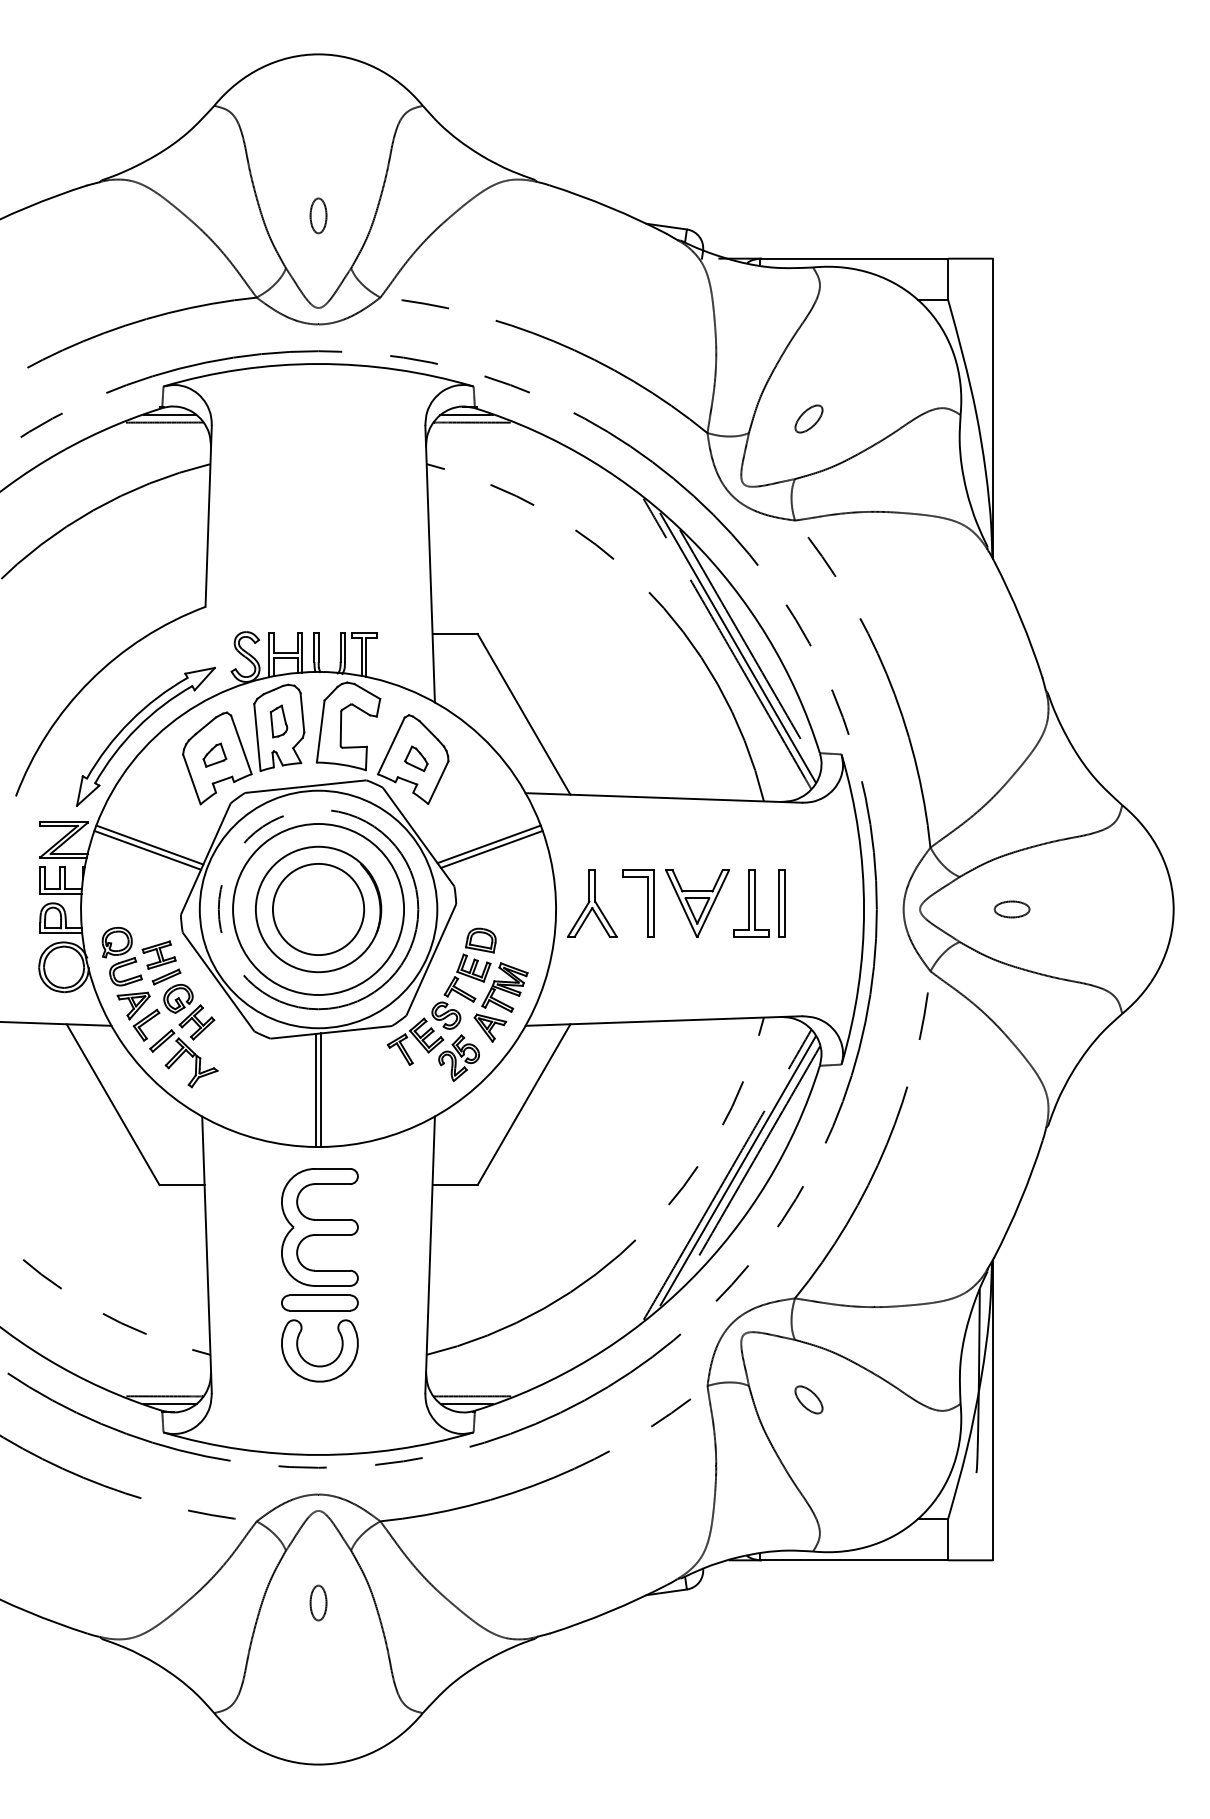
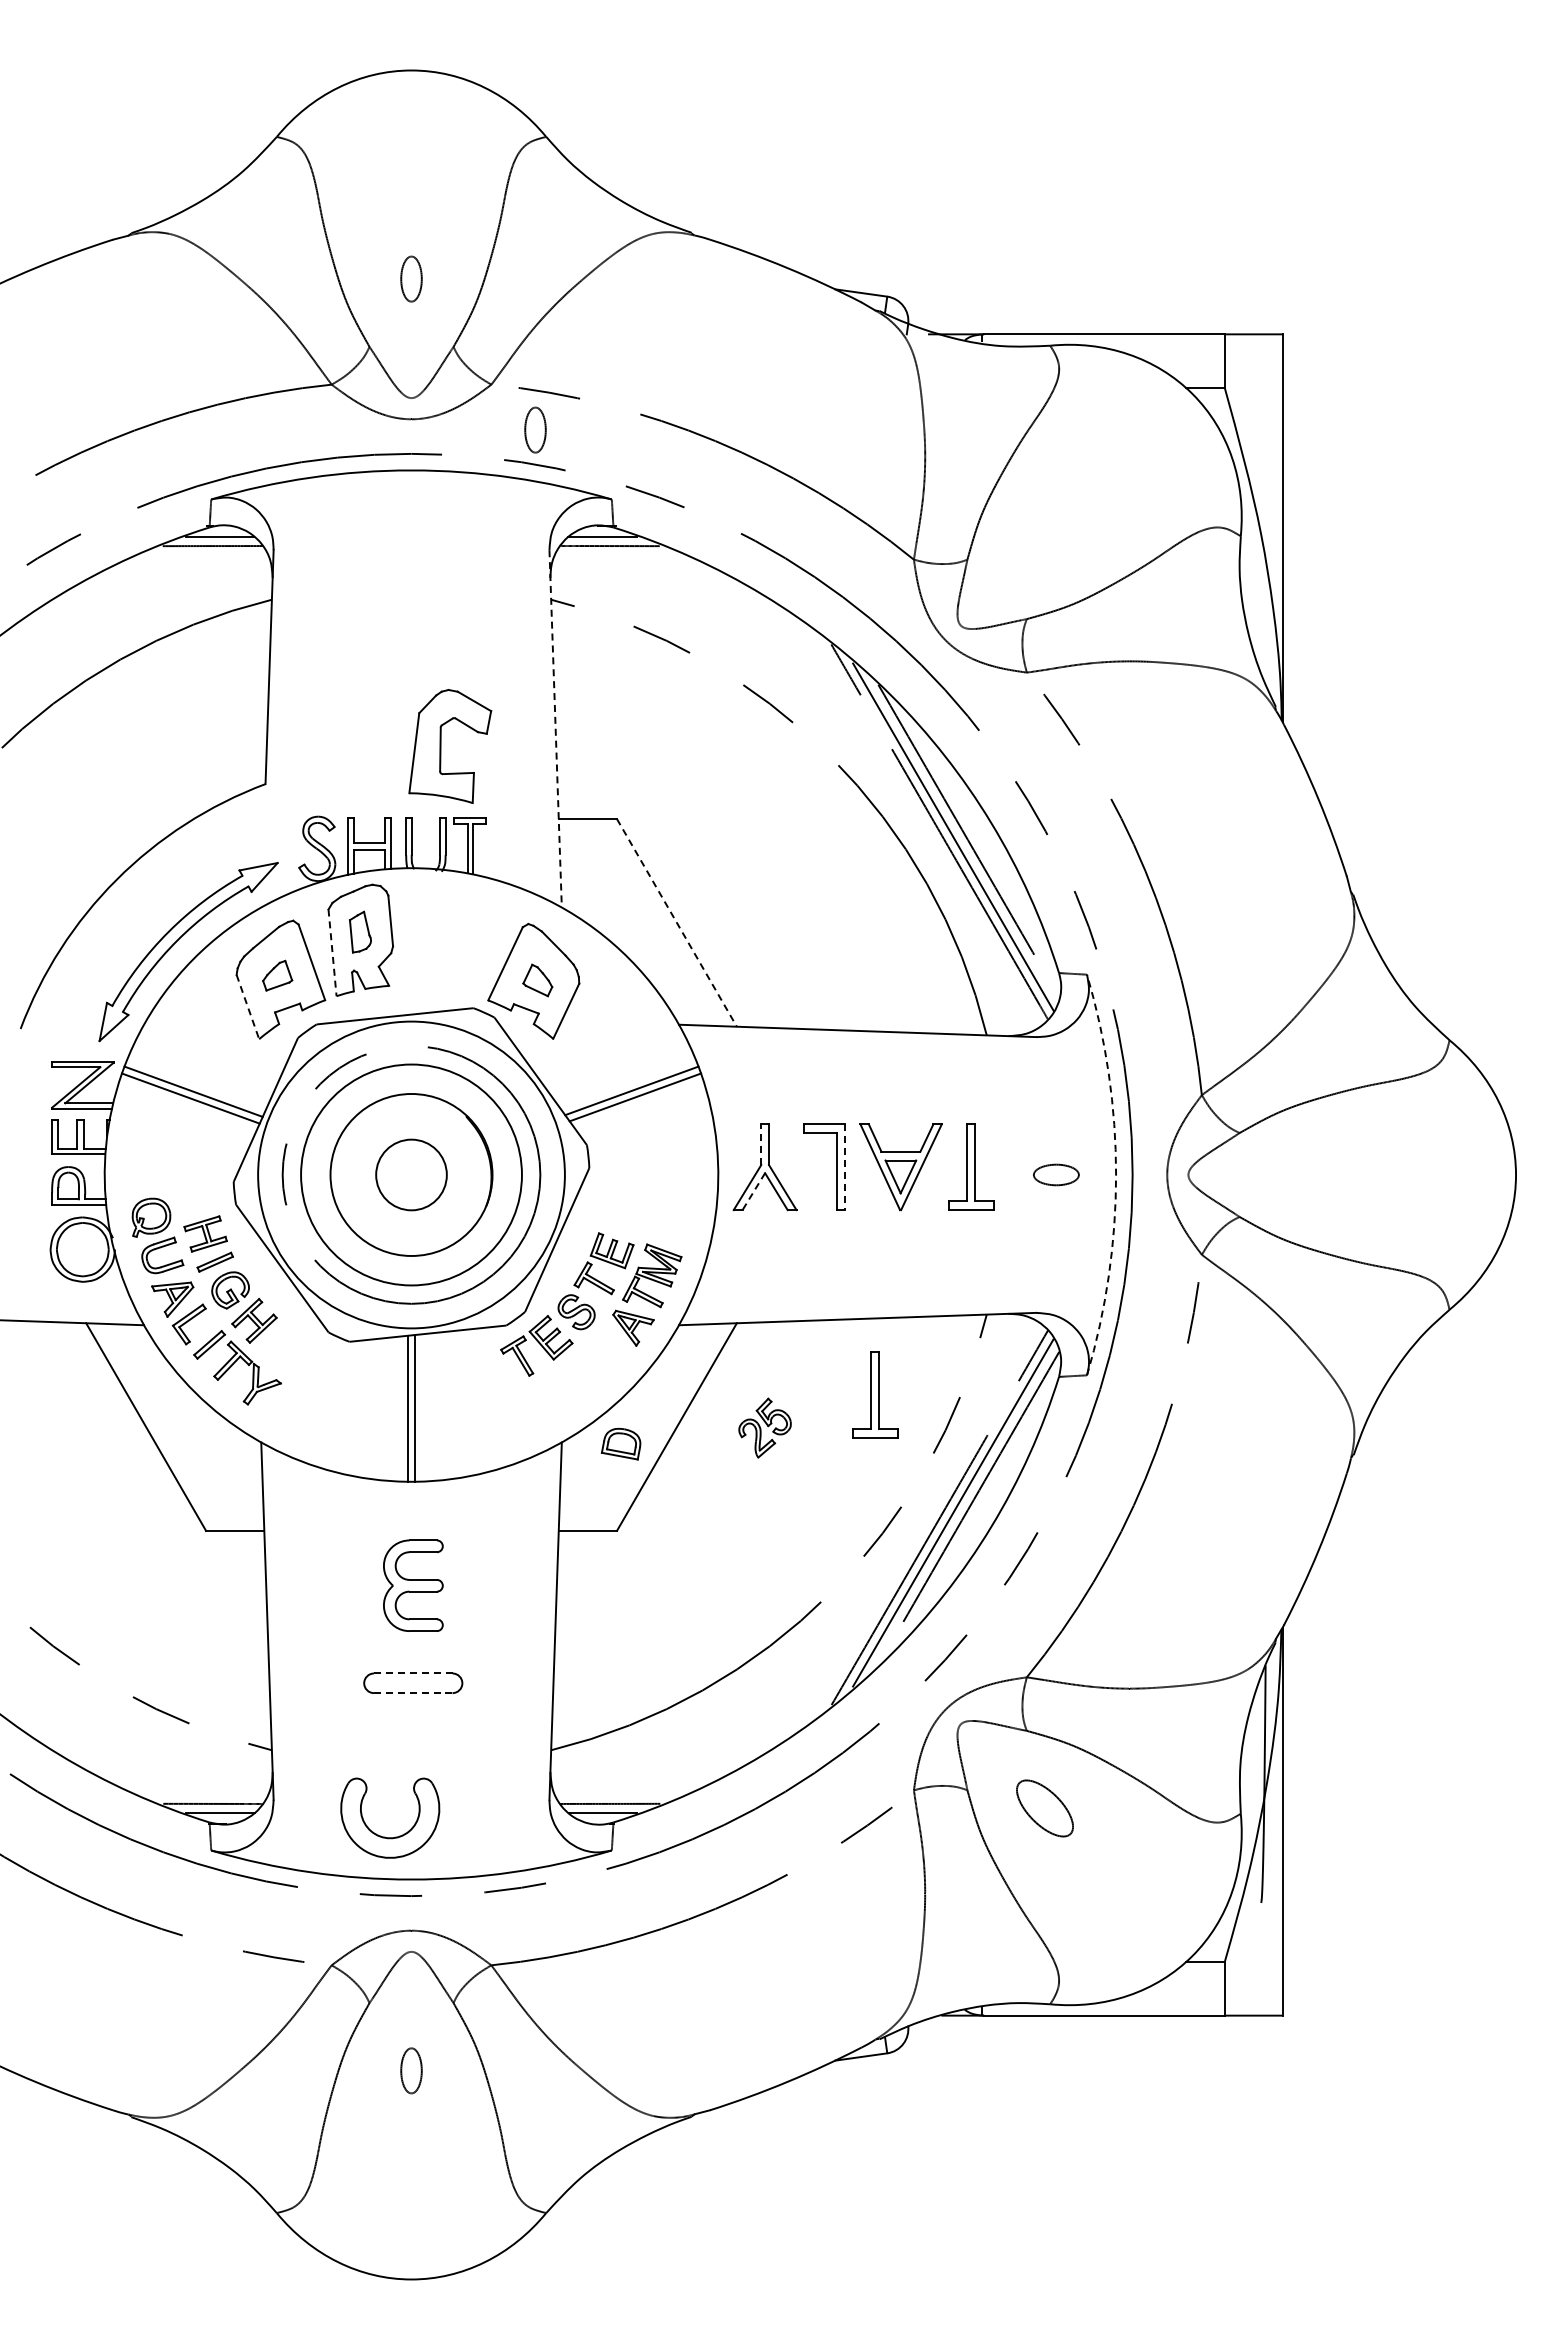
part: (414, 332) -> (535, 429), added
part: (808, 419) -> (1044, 541), removed
line: (430, 563) -> (555, 728), solid -> dashed
line: (523, 714) -> (676, 922), solid -> dashed
part: (341, 726) -> (441, 746), moved
line: (257, 737) -> (332, 952), solid -> dashed
line: (192, 779) -> (248, 1007), solid -> dashed
line: (589, 885) -> (761, 1144), solid -> dashed
part: (781, 902) -> (1009, 1166), removed
line: (653, 903) -> (844, 1167), solid -> dashed
circle: (318, 909) -> (411, 1174), size x0.6
arc: (864, 909) -> (1116, 1174), solid -> dashed
part: (1012, 909) -> (1056, 1174), moved
line: (583, 922) -> (753, 1191), solid -> dashed
part: (480, 940) -> (620, 1444), moved
part: (458, 1057) -> (764, 1427), moved
part: (677, 1079) -> (875, 1394), added
part: (320, 1227) -> (413, 1585), size x0.6
line: (319, 1295) -> (412, 1673), solid -> dashed
line: (320, 1310) -> (413, 1693), solid -> dashed
part: (316, 1365) -> (385, 1836), moved
part: (808, 1399) -> (1044, 1808), size x1.6

